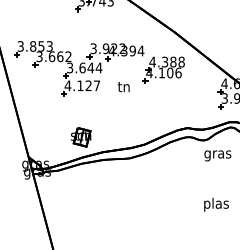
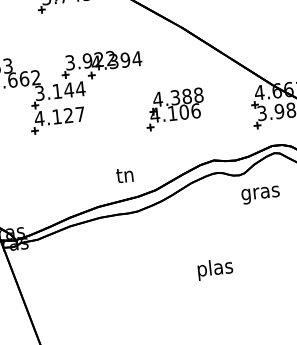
text: (82, 67) -> (57, 90), 3.644 -> 3.144
part: (163, 69) -> (174, 108), moved
text: (123, 87) -> (124, 176), moved
part: (81, 137) -> (66, 189), removed
text: (216, 204) -> (215, 269), moved

